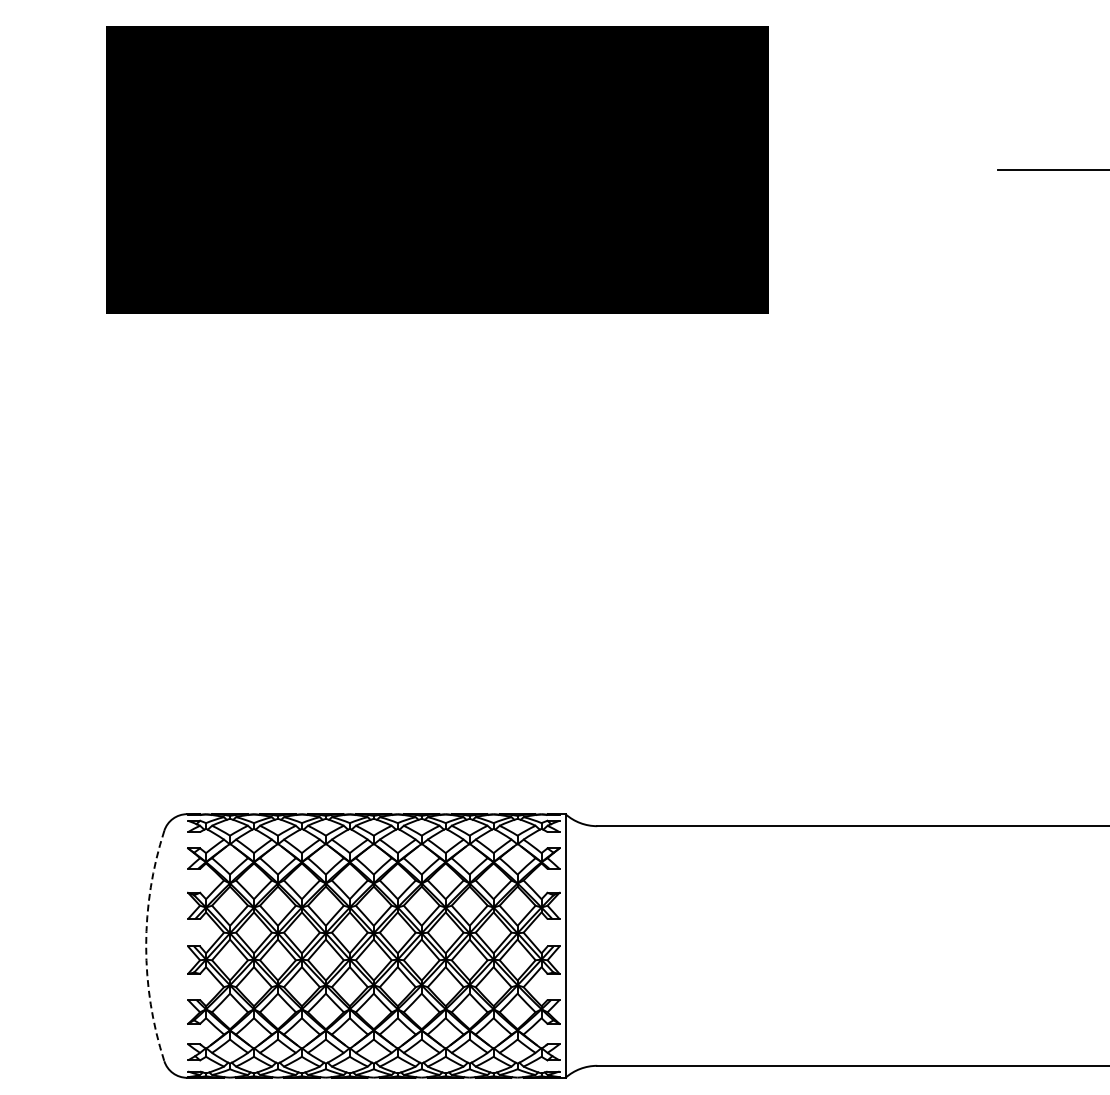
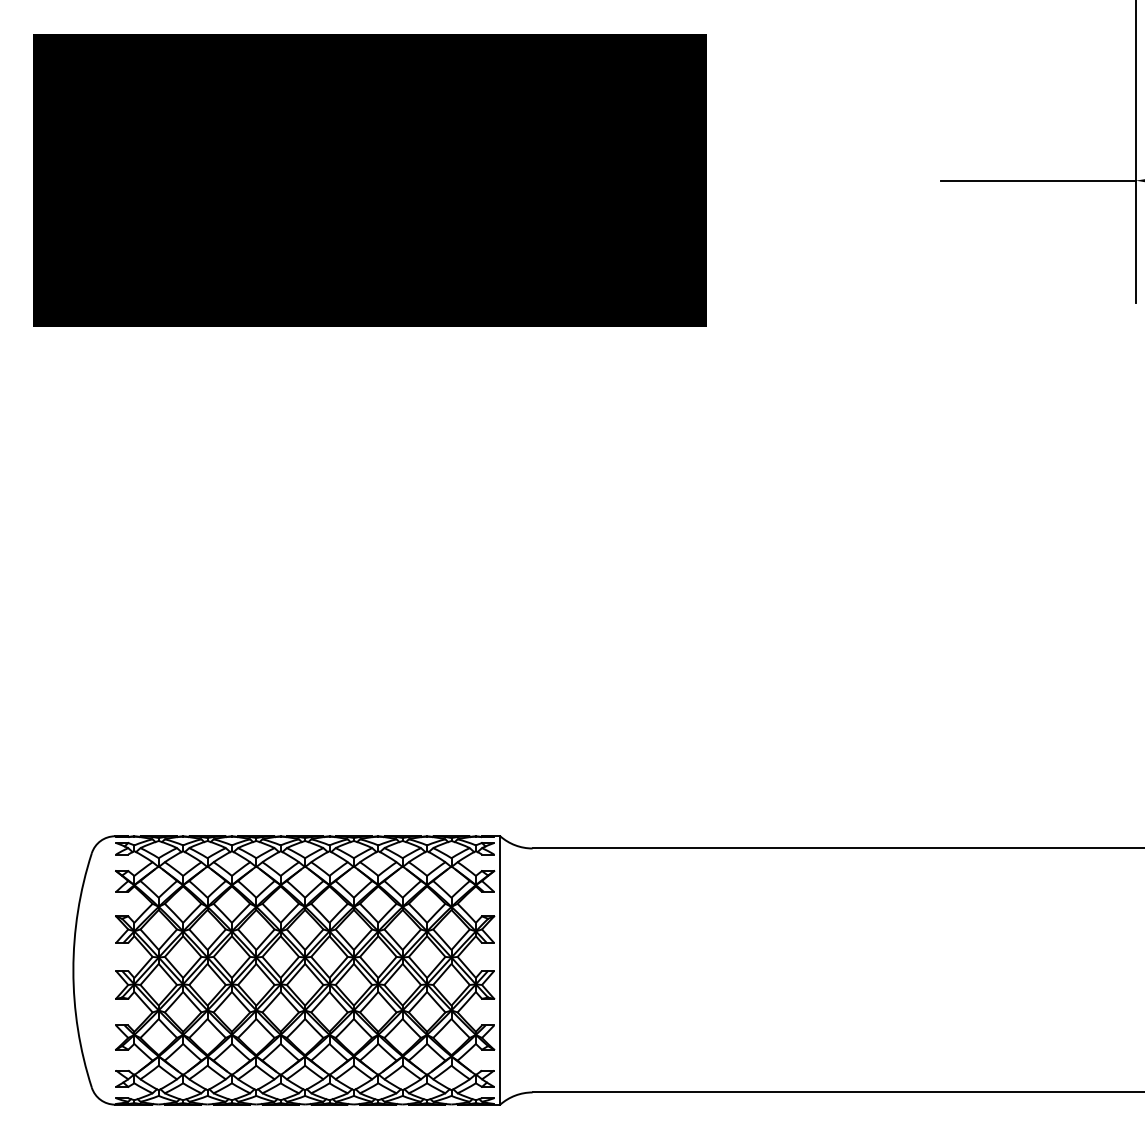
arc: (146, 946) -> (73, 970), dashed -> solid

